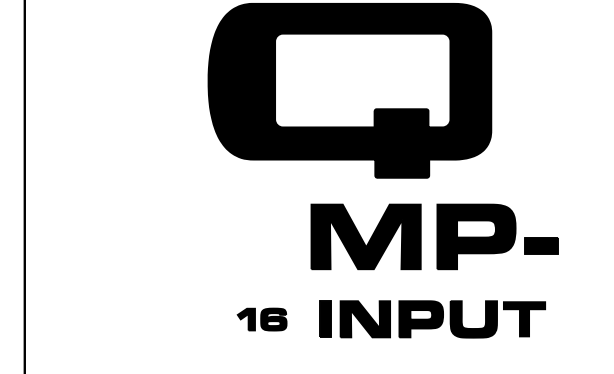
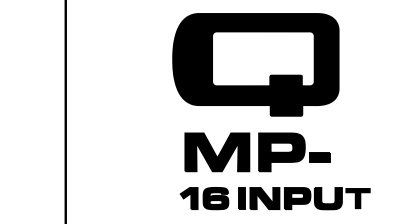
part: (434, 237) -> (257, 152), moved
part: (262, 319) -> (204, 198), size x1.67

